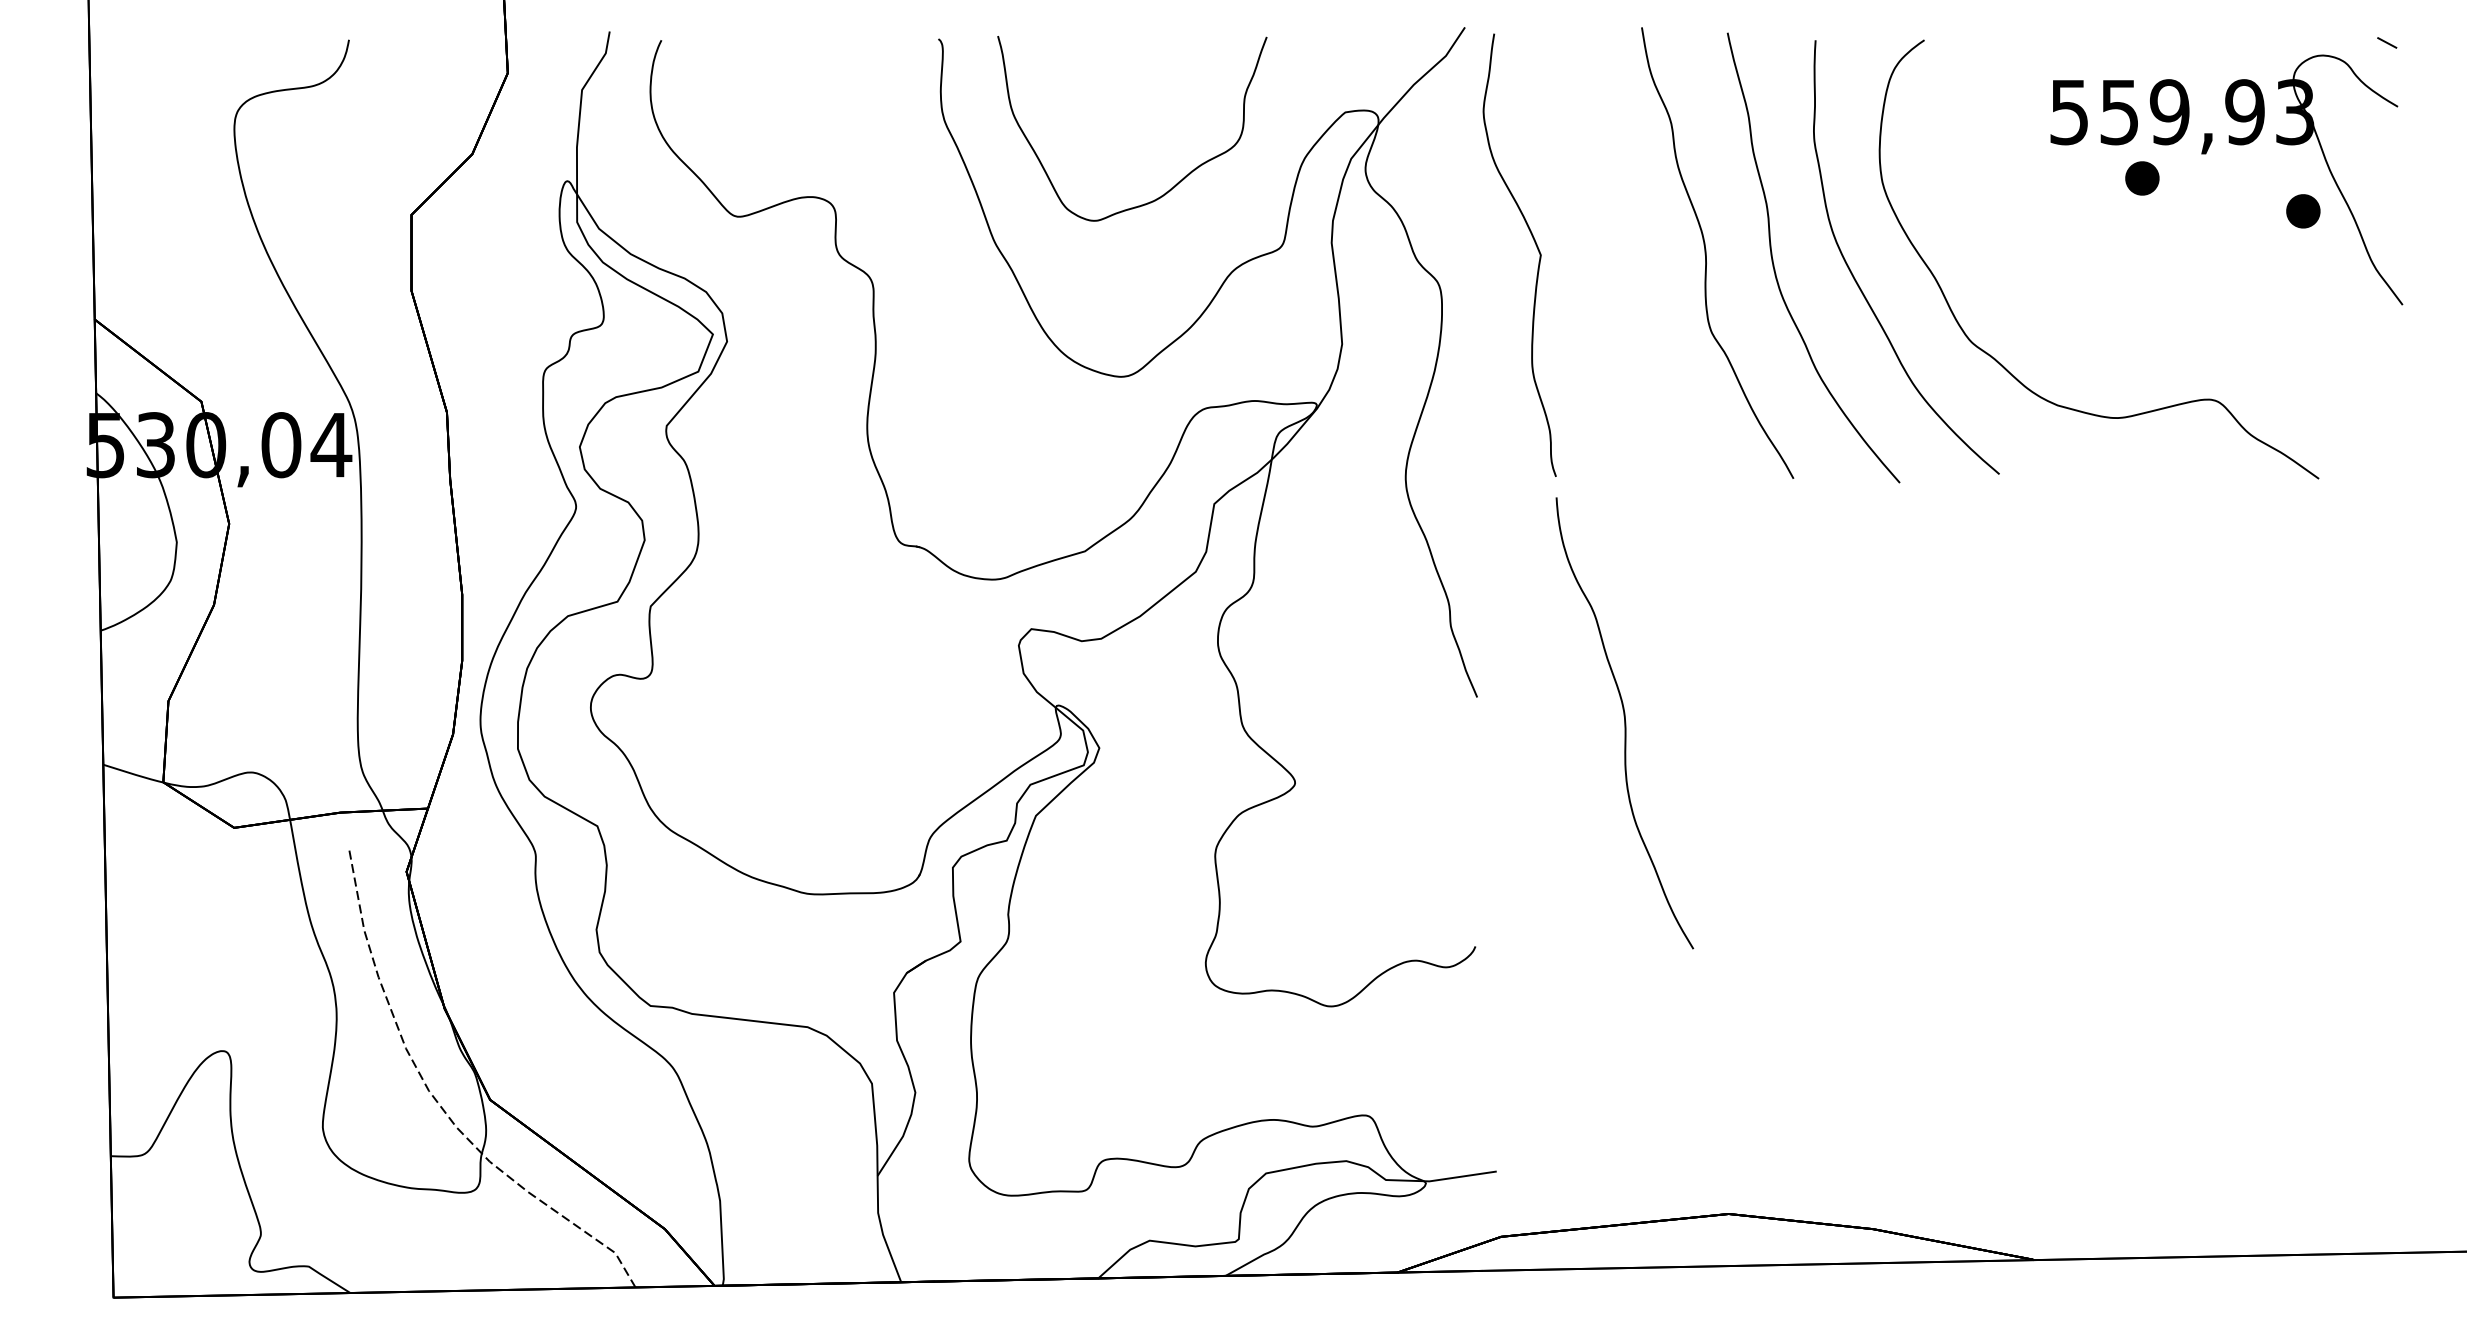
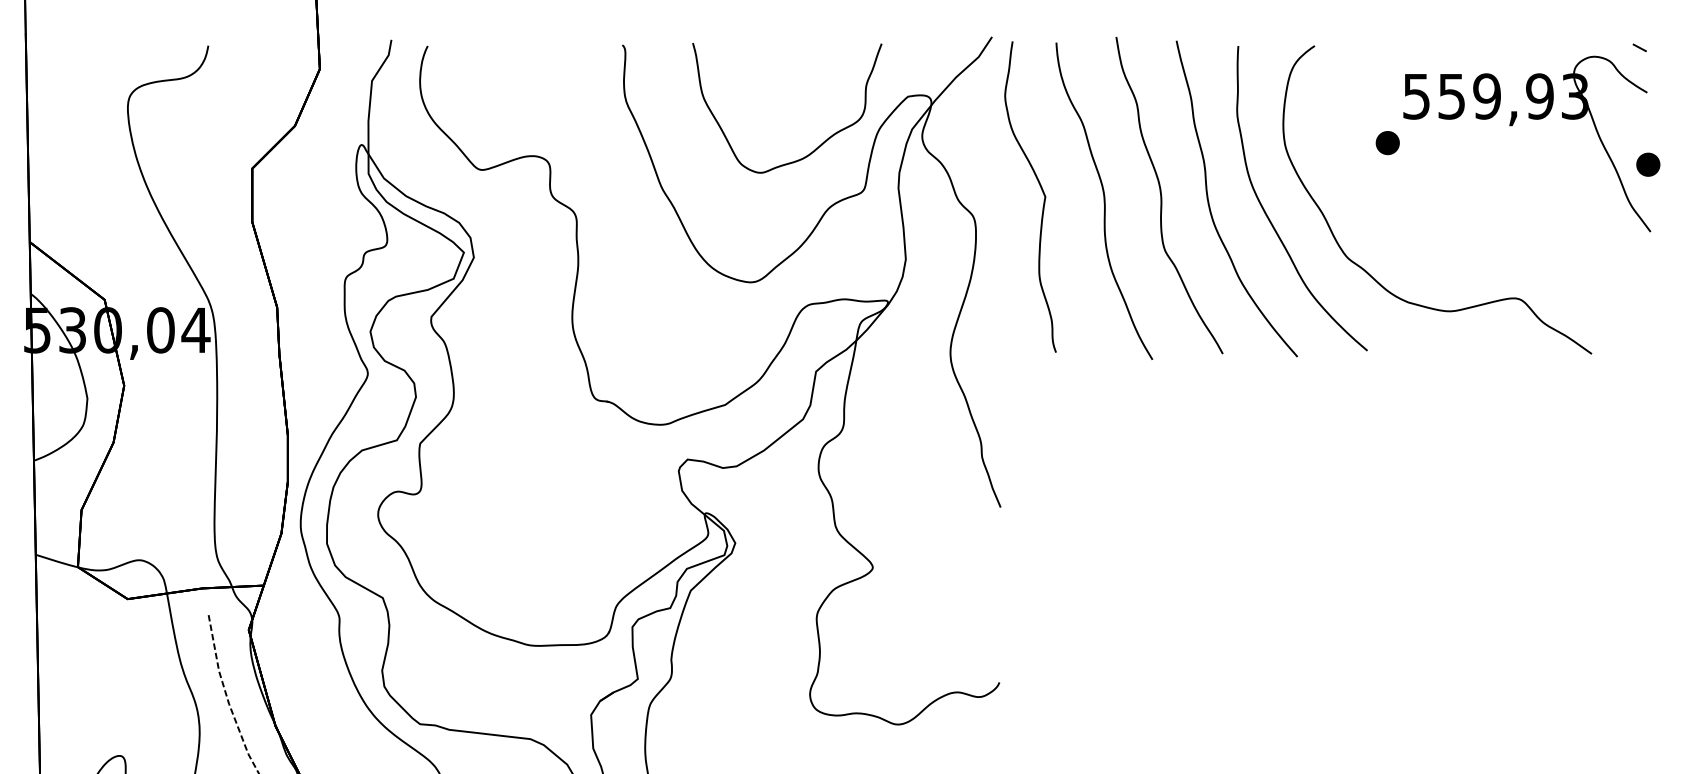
part: (2142, 178) -> (1387, 143), moved
part: (1178, 181) -> (819, 145), moved
part: (2303, 211) -> (1648, 164), moved
part: (1624, 723) -> (1104, 201), moved

